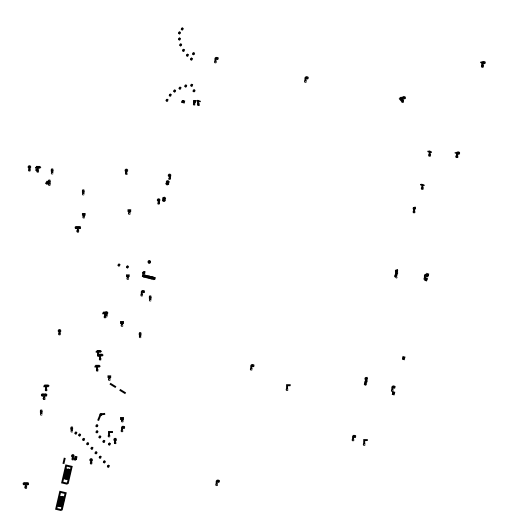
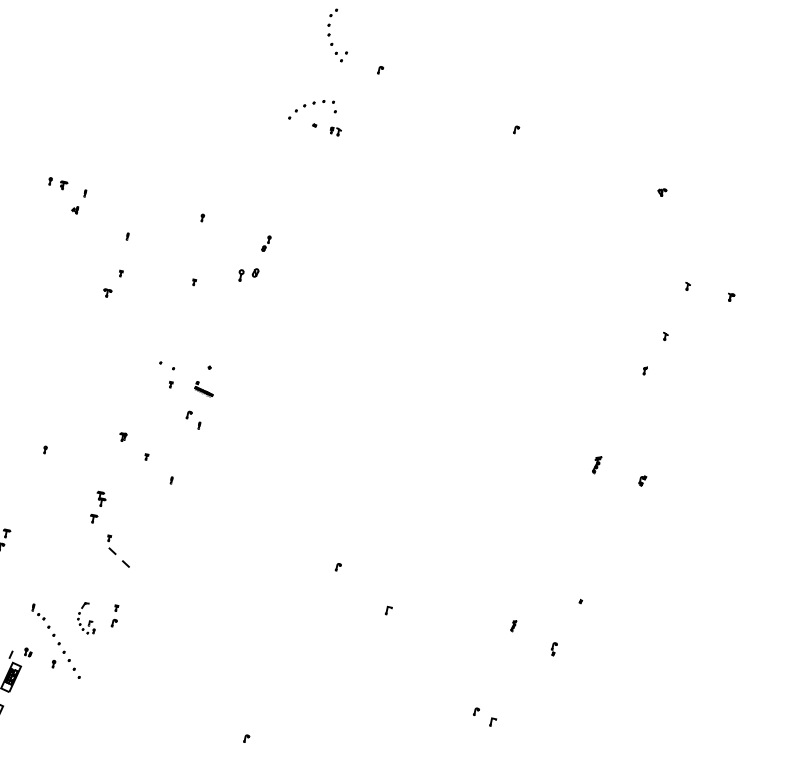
part: (161, 200) -> (248, 274), size x1.6
part: (395, 273) -> (595, 465), size x1.6
part: (105, 429) -> (86, 618), size x0.6

